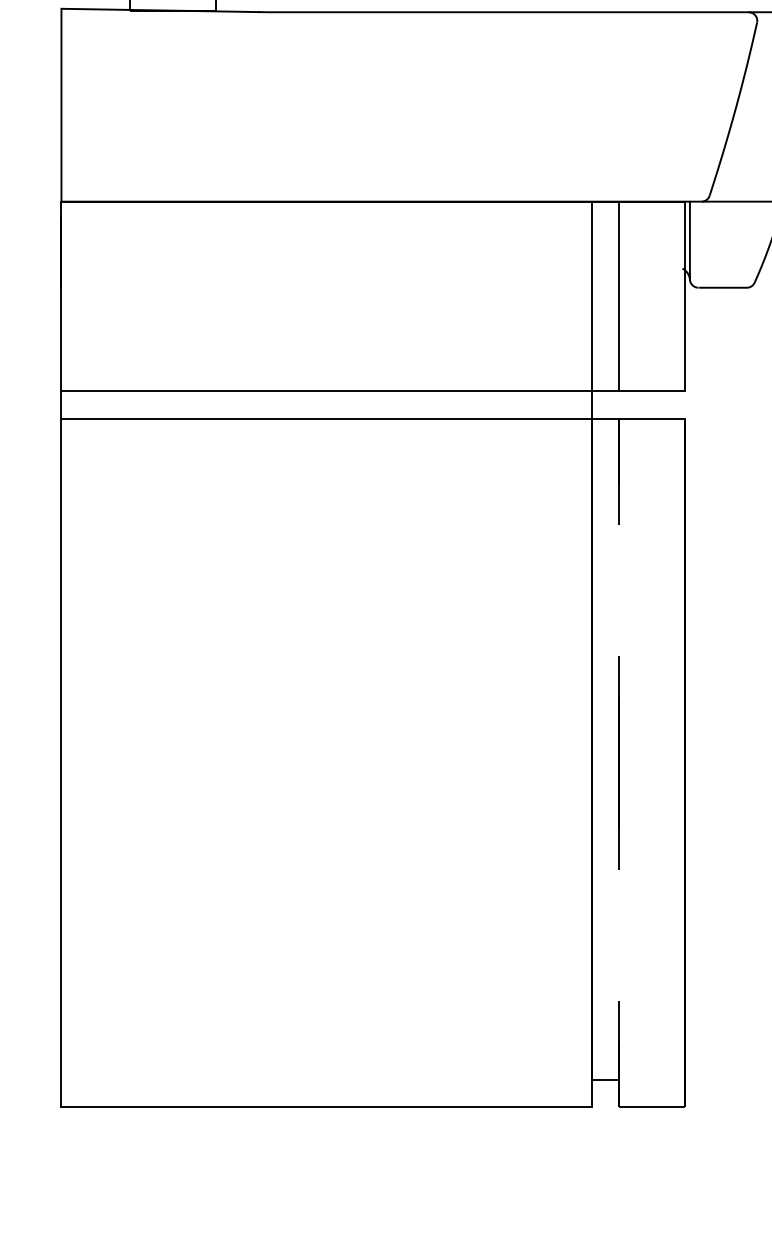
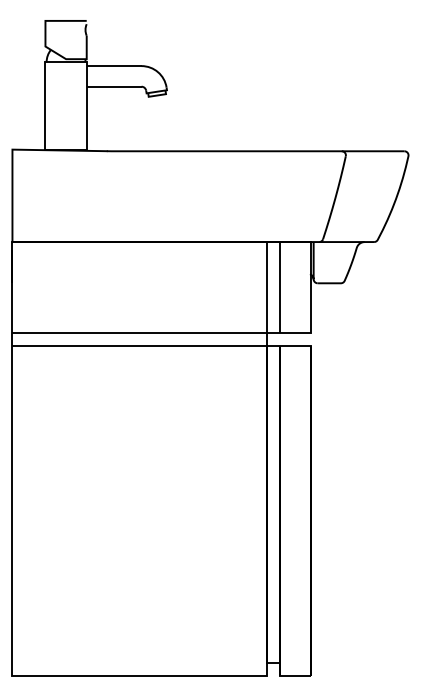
line: (618, 450) -> (279, 361), dashed -> solid

